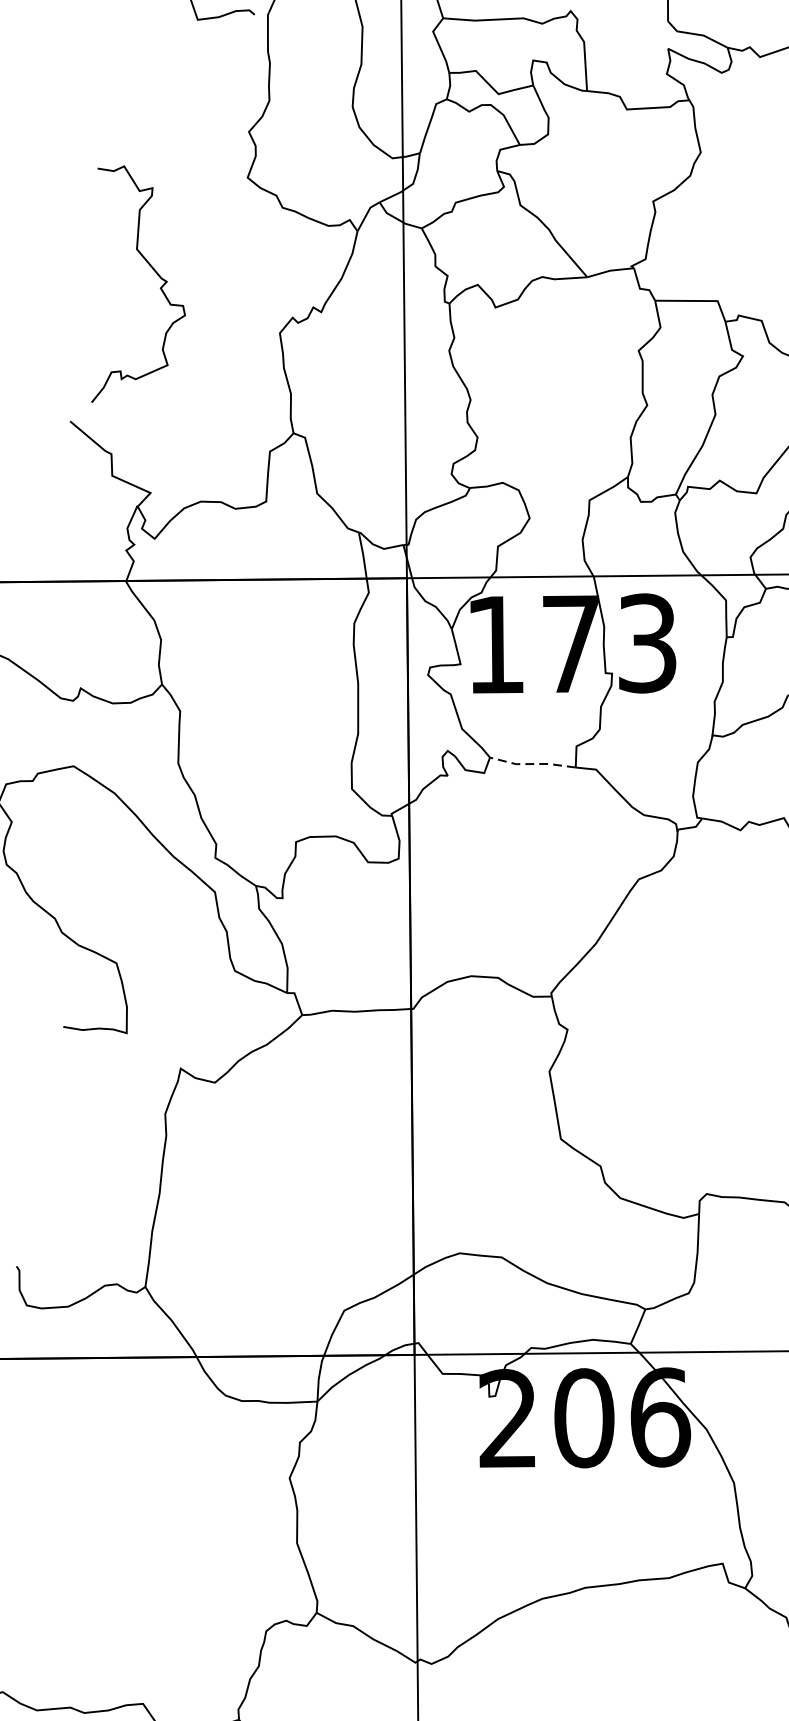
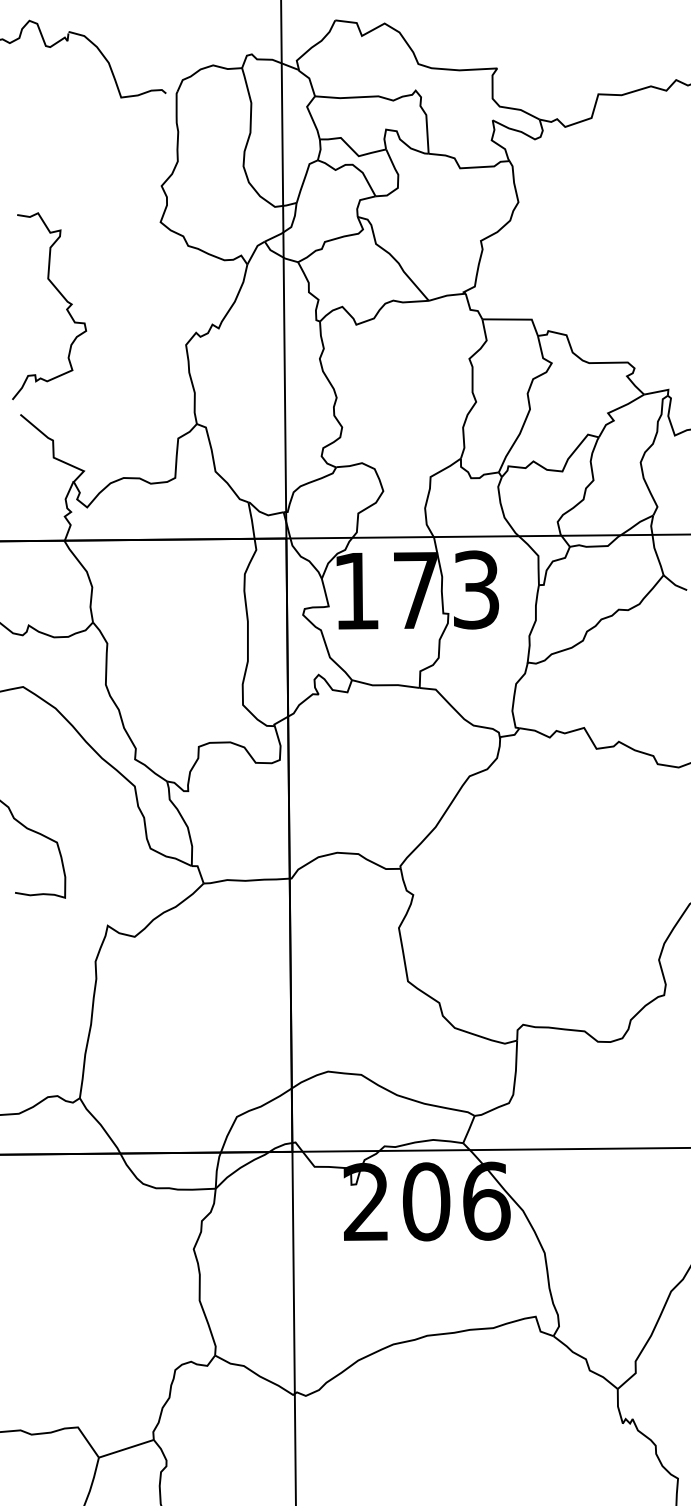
curve: (153, 271) -> (61, 296), moved
line: (532, 764) -> (385, 685), dashed -> solid

